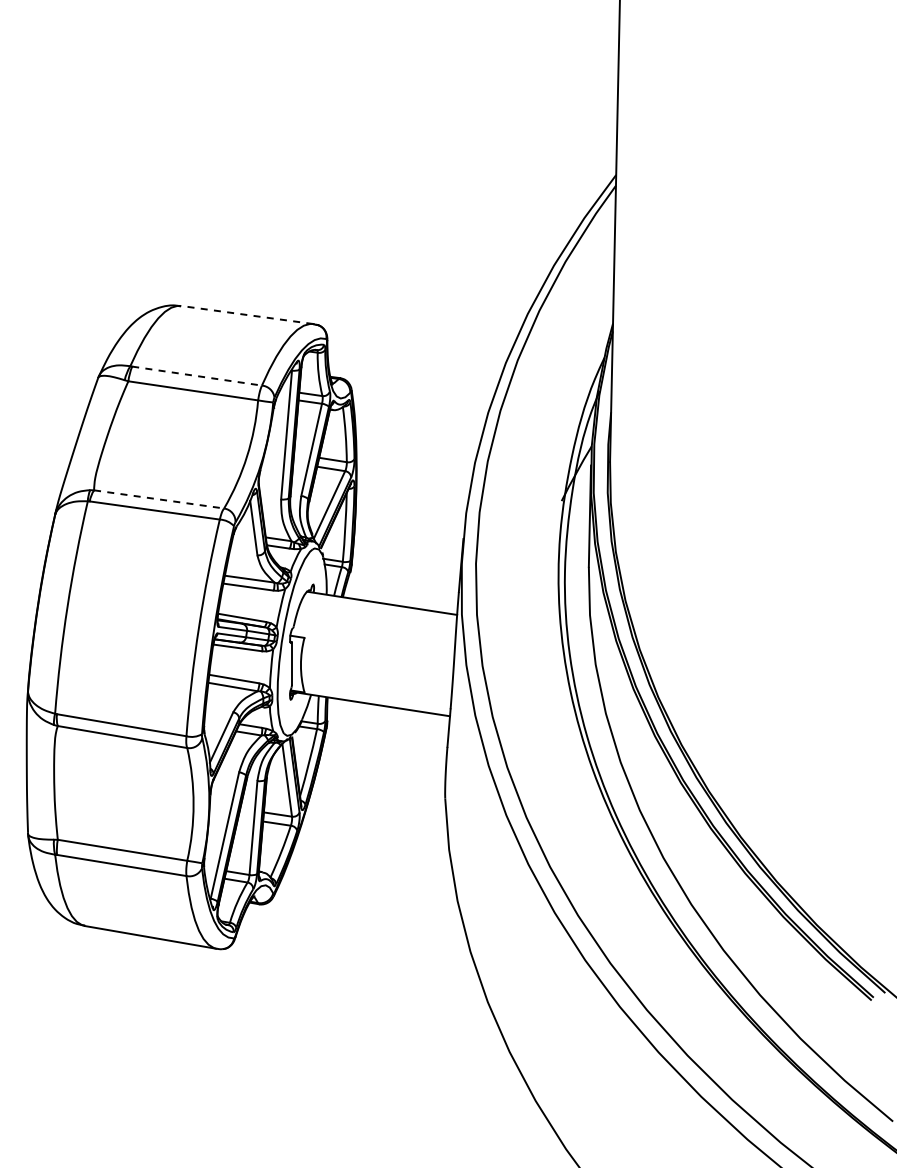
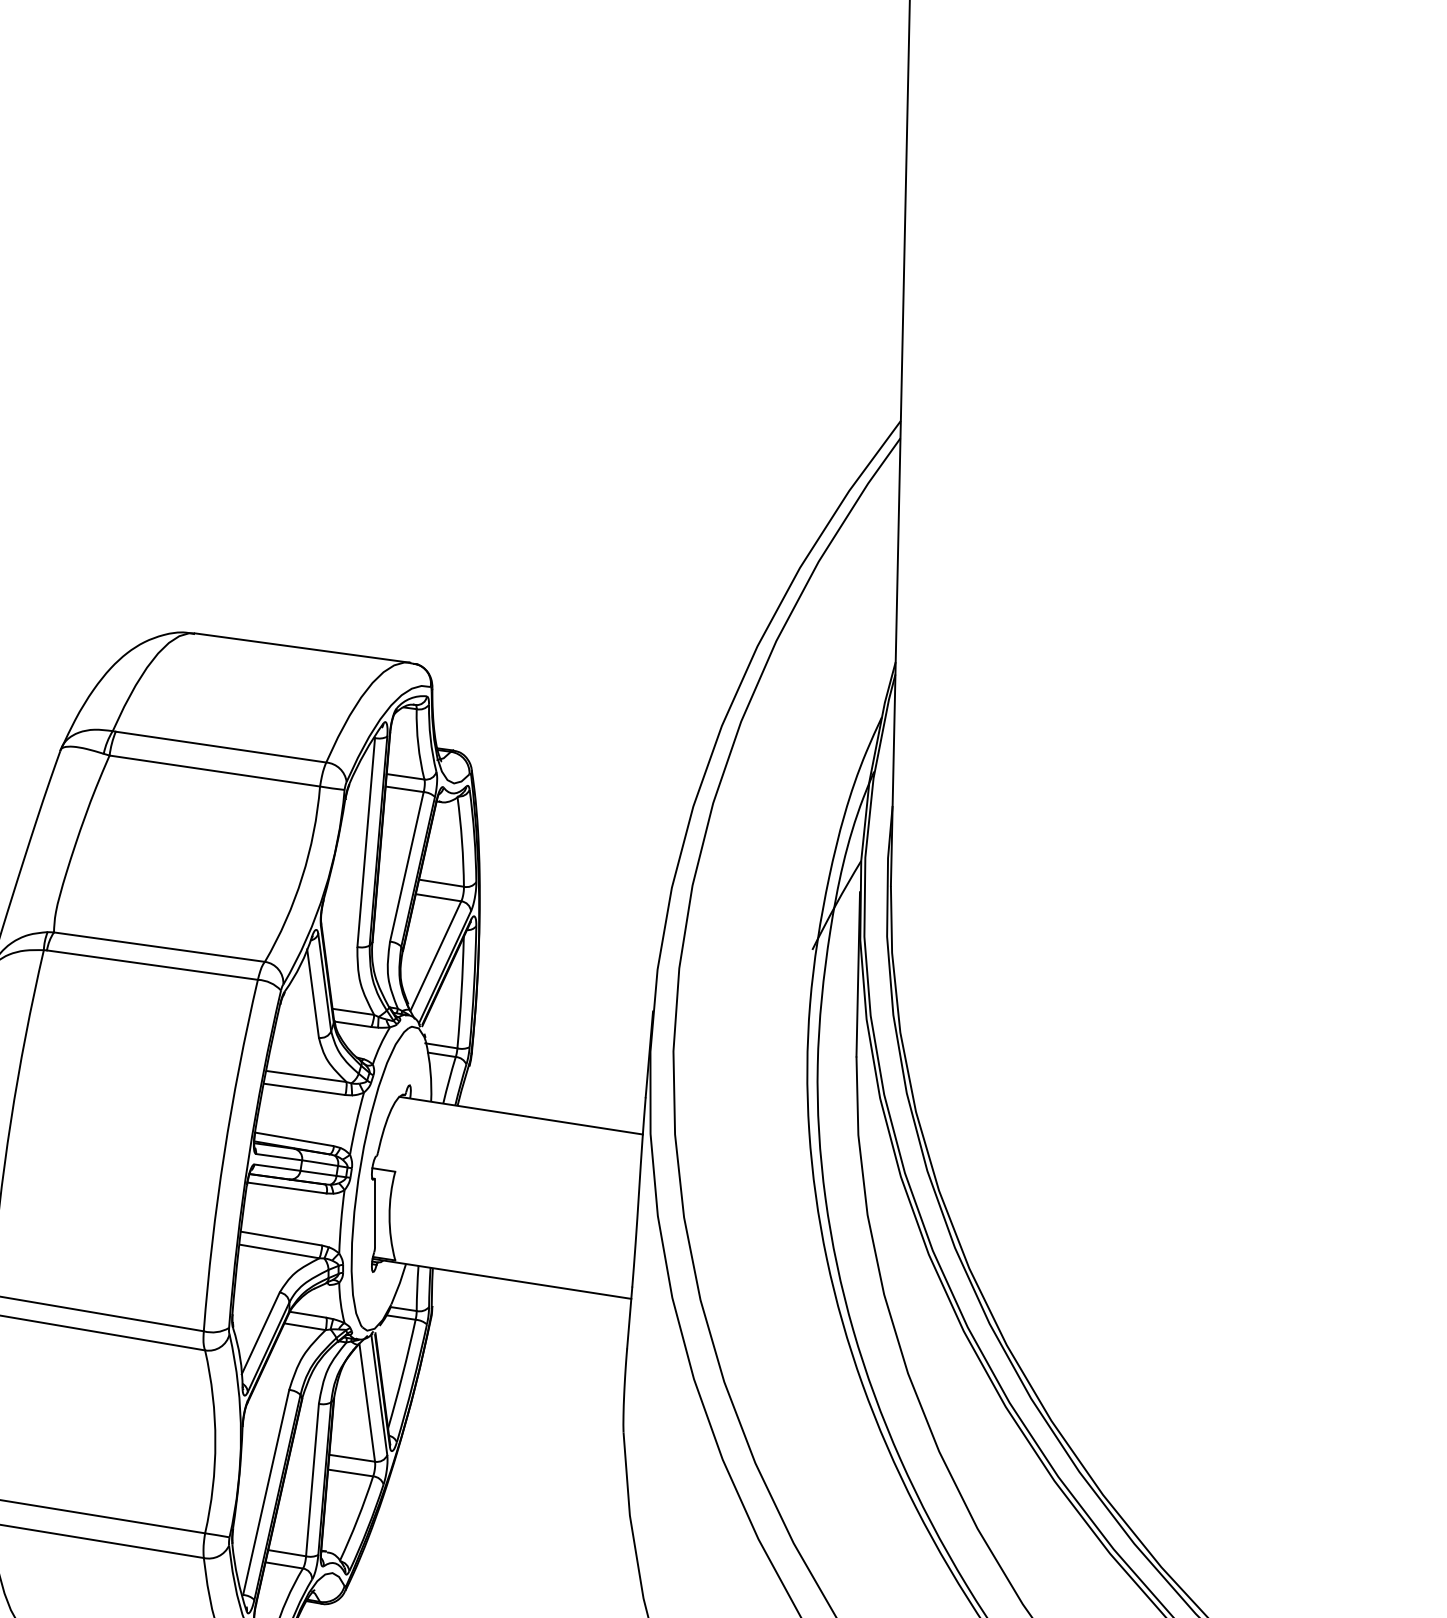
line: (247, 314) -> (302, 647), dashed -> solid
line: (197, 376) -> (221, 747), dashed -> solid
line: (159, 499) -> (160, 947), dashed -> solid

